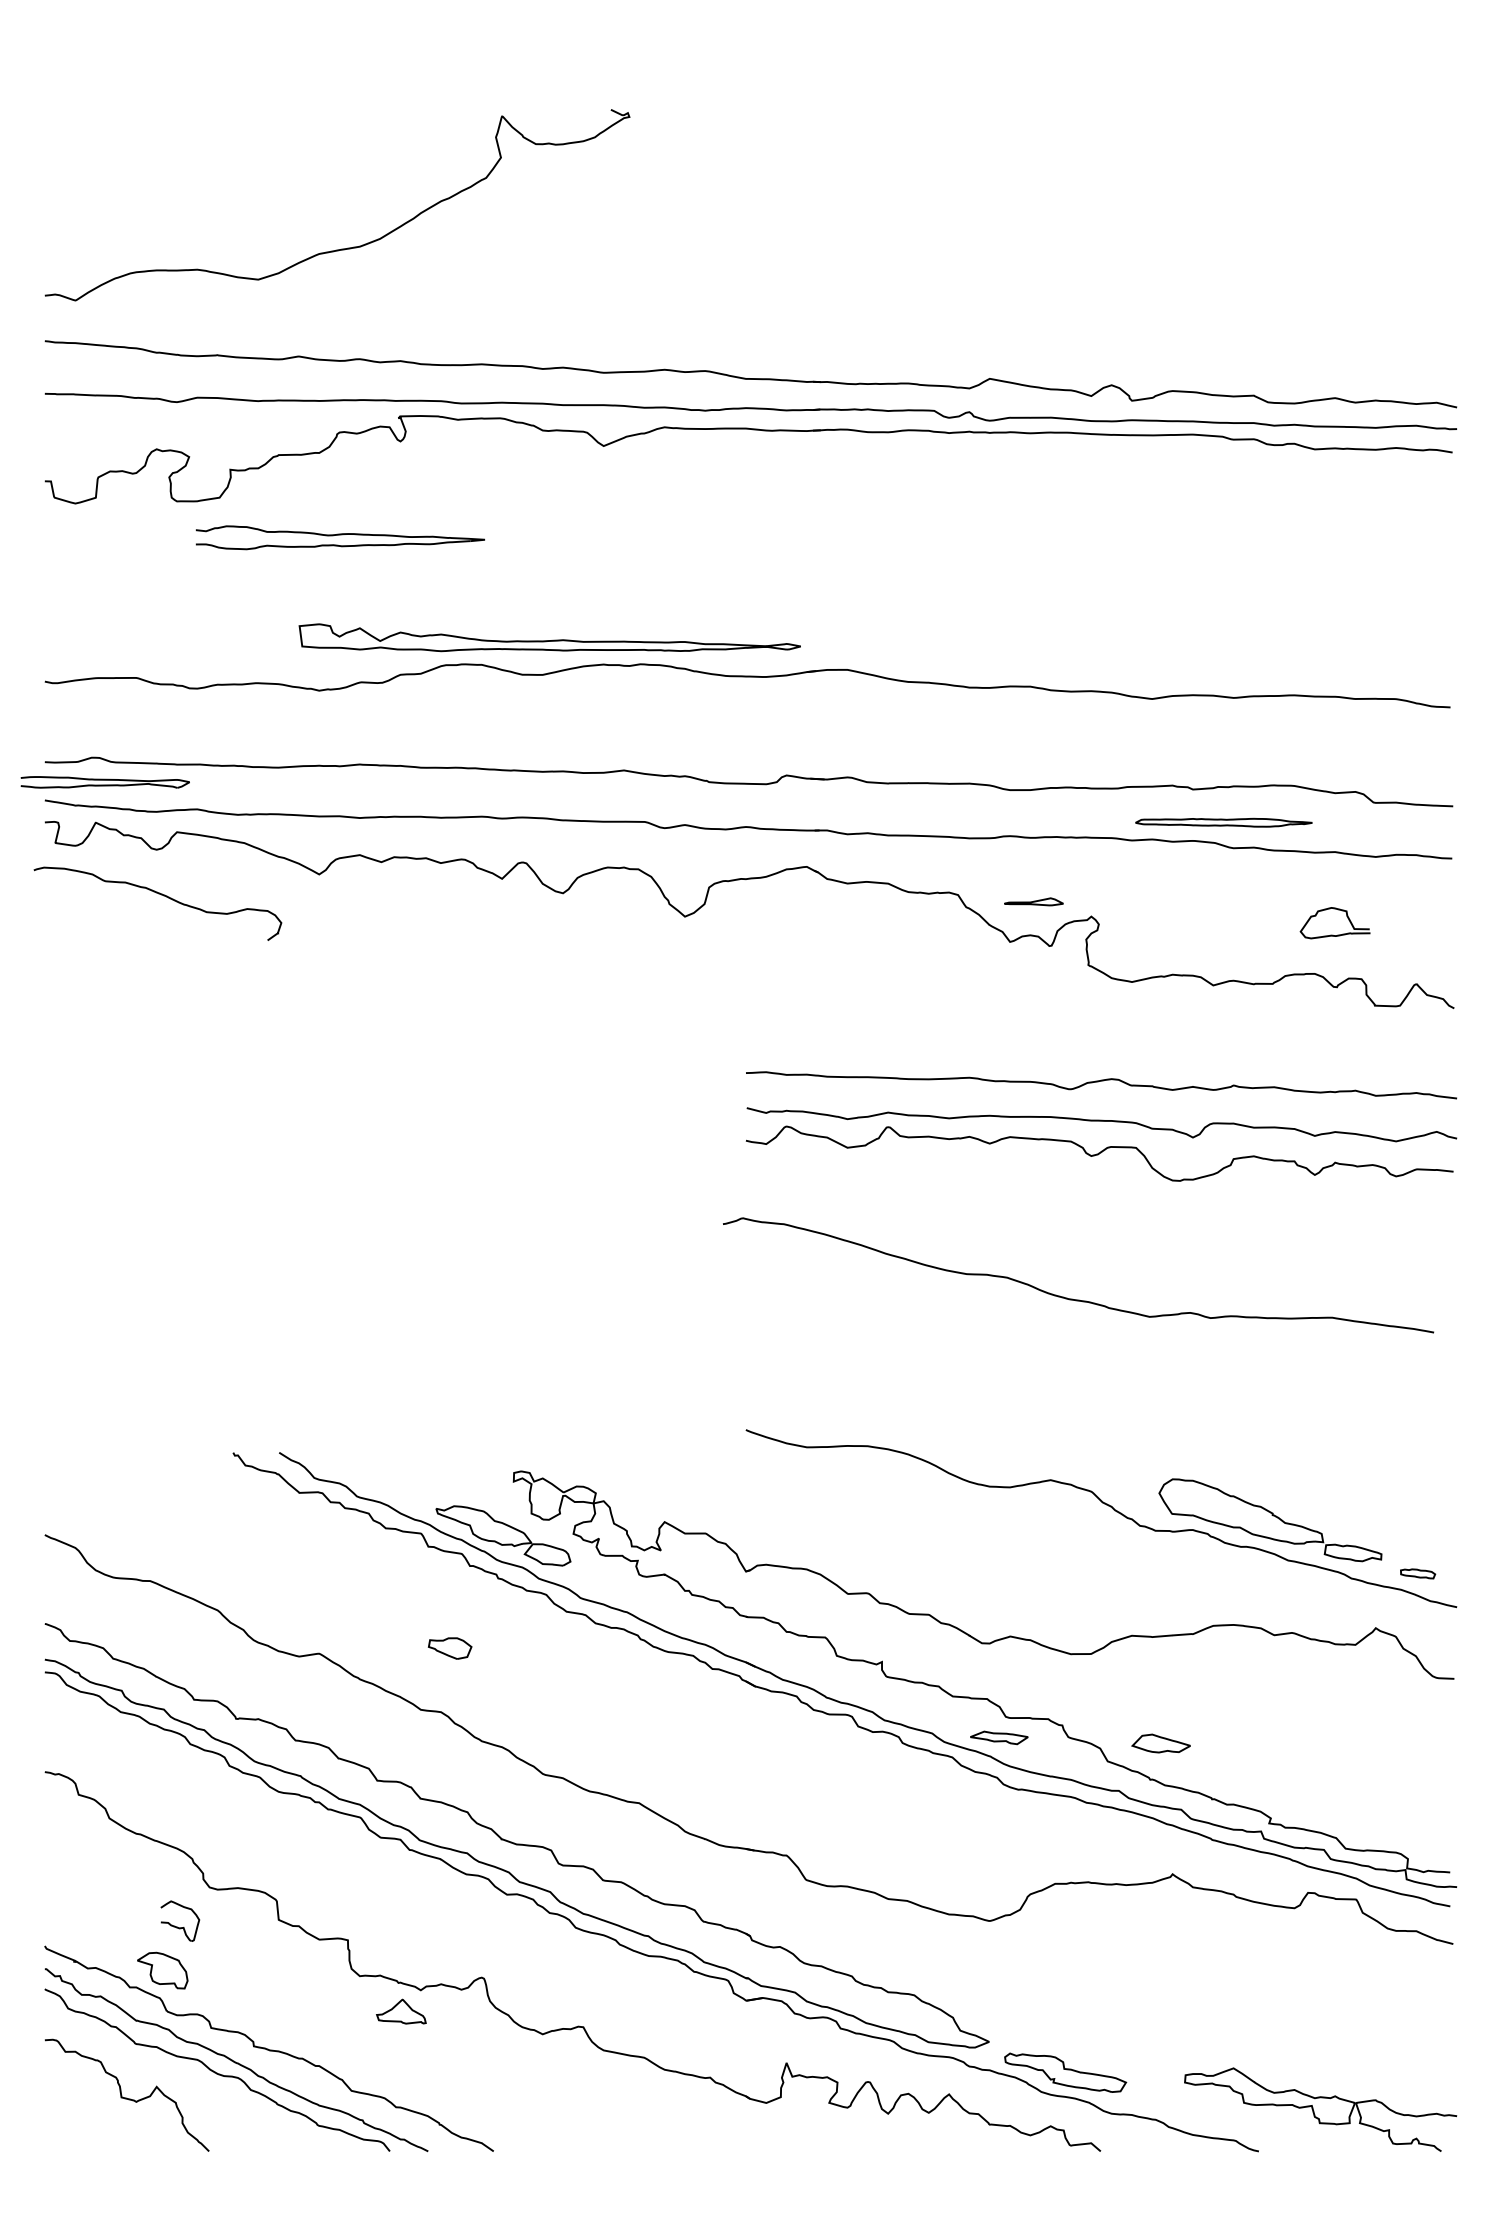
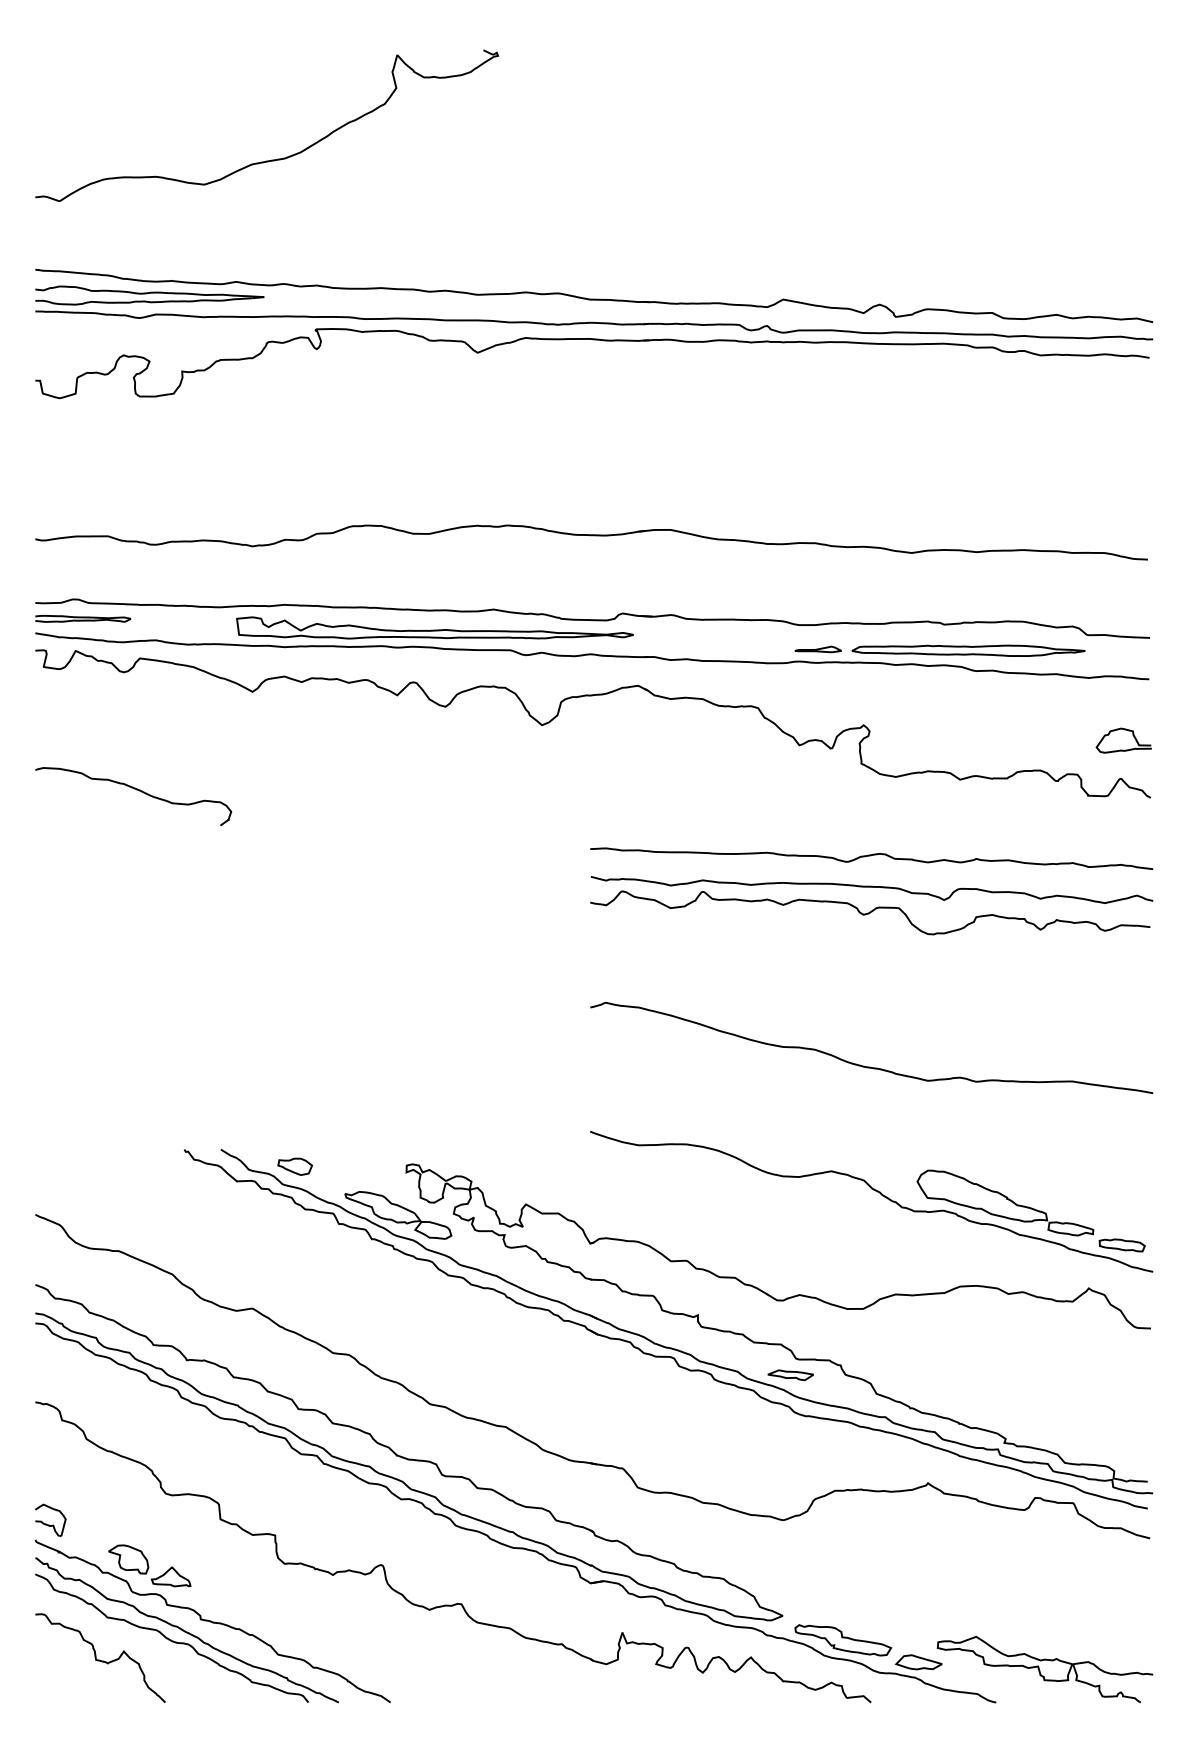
curve: (347, 247) -> (274, 159), moved
part: (339, 537) -> (149, 295), moved
part: (549, 637) -> (434, 627), moved
part: (104, 781) -> (82, 618), size x0.71
part: (1223, 822) -> (968, 650), size x1.67
curve: (161, 895) -> (136, 790), moved
part: (1033, 901) -> (817, 649), moved
curve: (1332, 934) -> (1121, 749), moved
curve: (1072, 1298) -> (866, 1066), moved
part: (1417, 1573) -> (1121, 1245), size x1.67
part: (449, 1648) -> (294, 1166), moved
part: (1160, 1743) -> (918, 1662), moved
part: (177, 1926) -> (48, 1524), moved
part: (401, 2011) -> (171, 1576), moved

